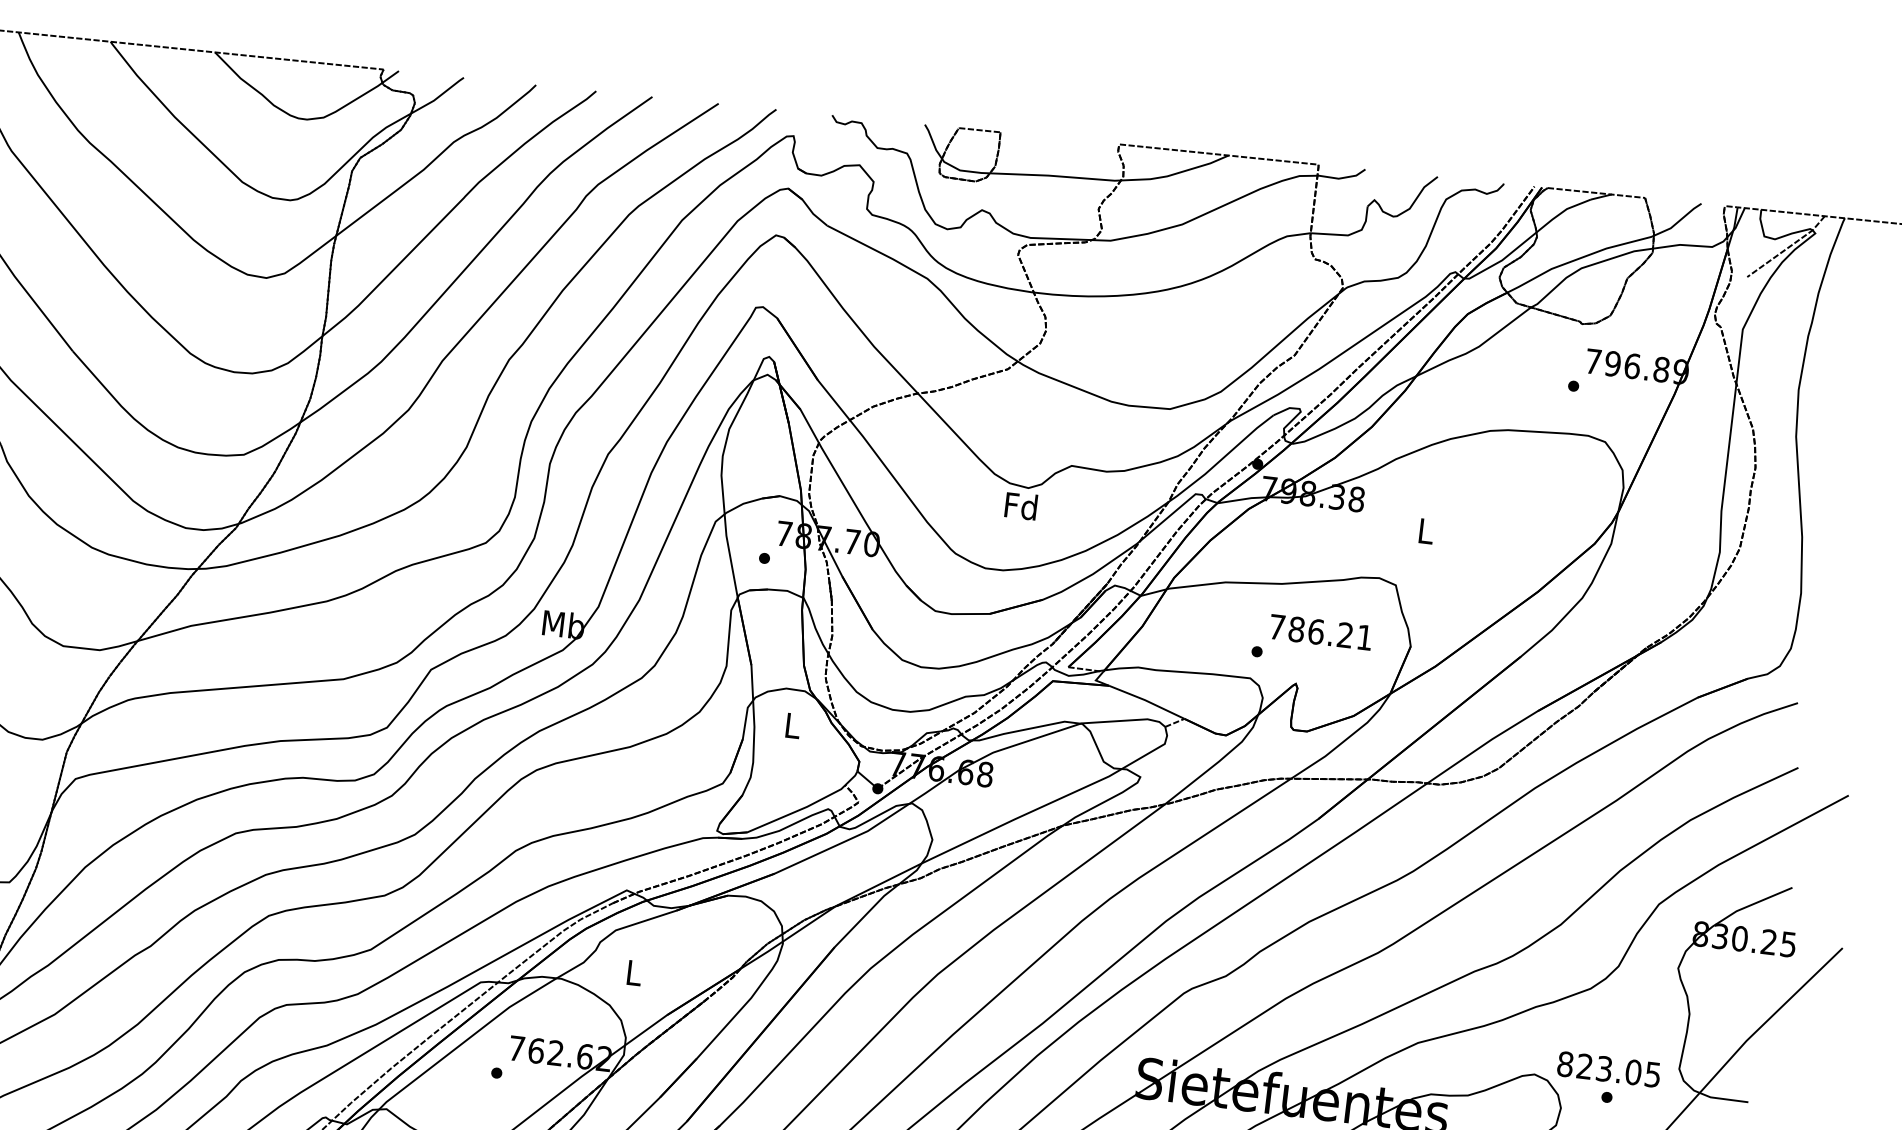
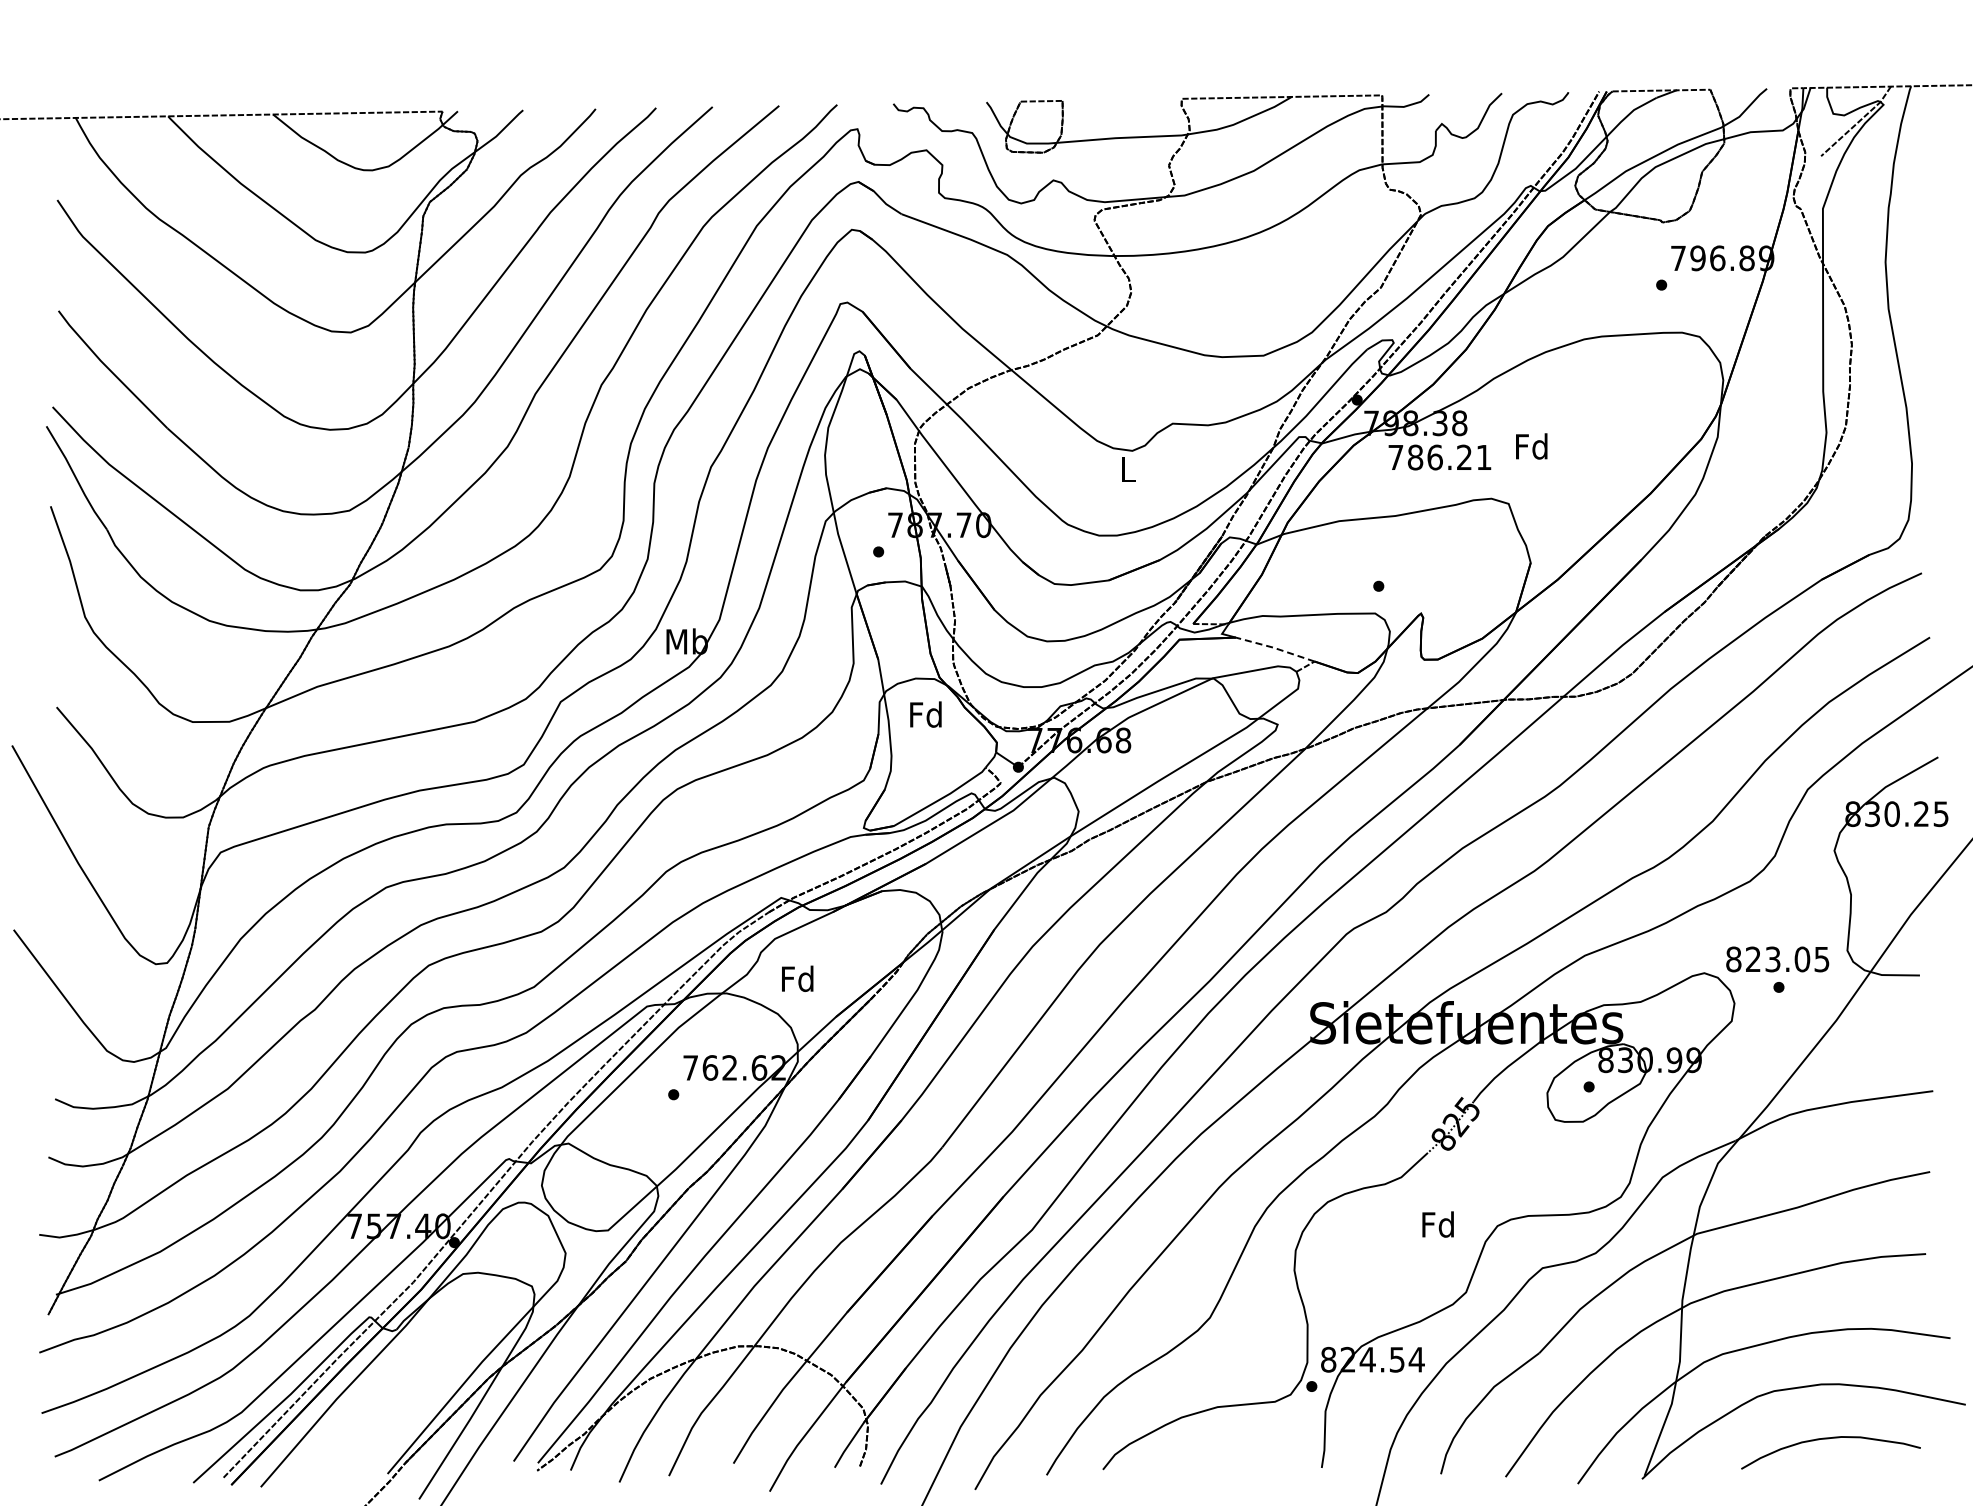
text: (1020, 505) -> (1126, 469), Fd -> L
text: (1425, 531) -> (1531, 446), L -> Fd
text: (1320, 632) -> (1439, 457), moved
line: (1147, 701) -> (1275, 648), solid -> dashed
text: (791, 725) -> (925, 714), L -> Fd
text: (633, 972) -> (797, 978), L -> Fd

